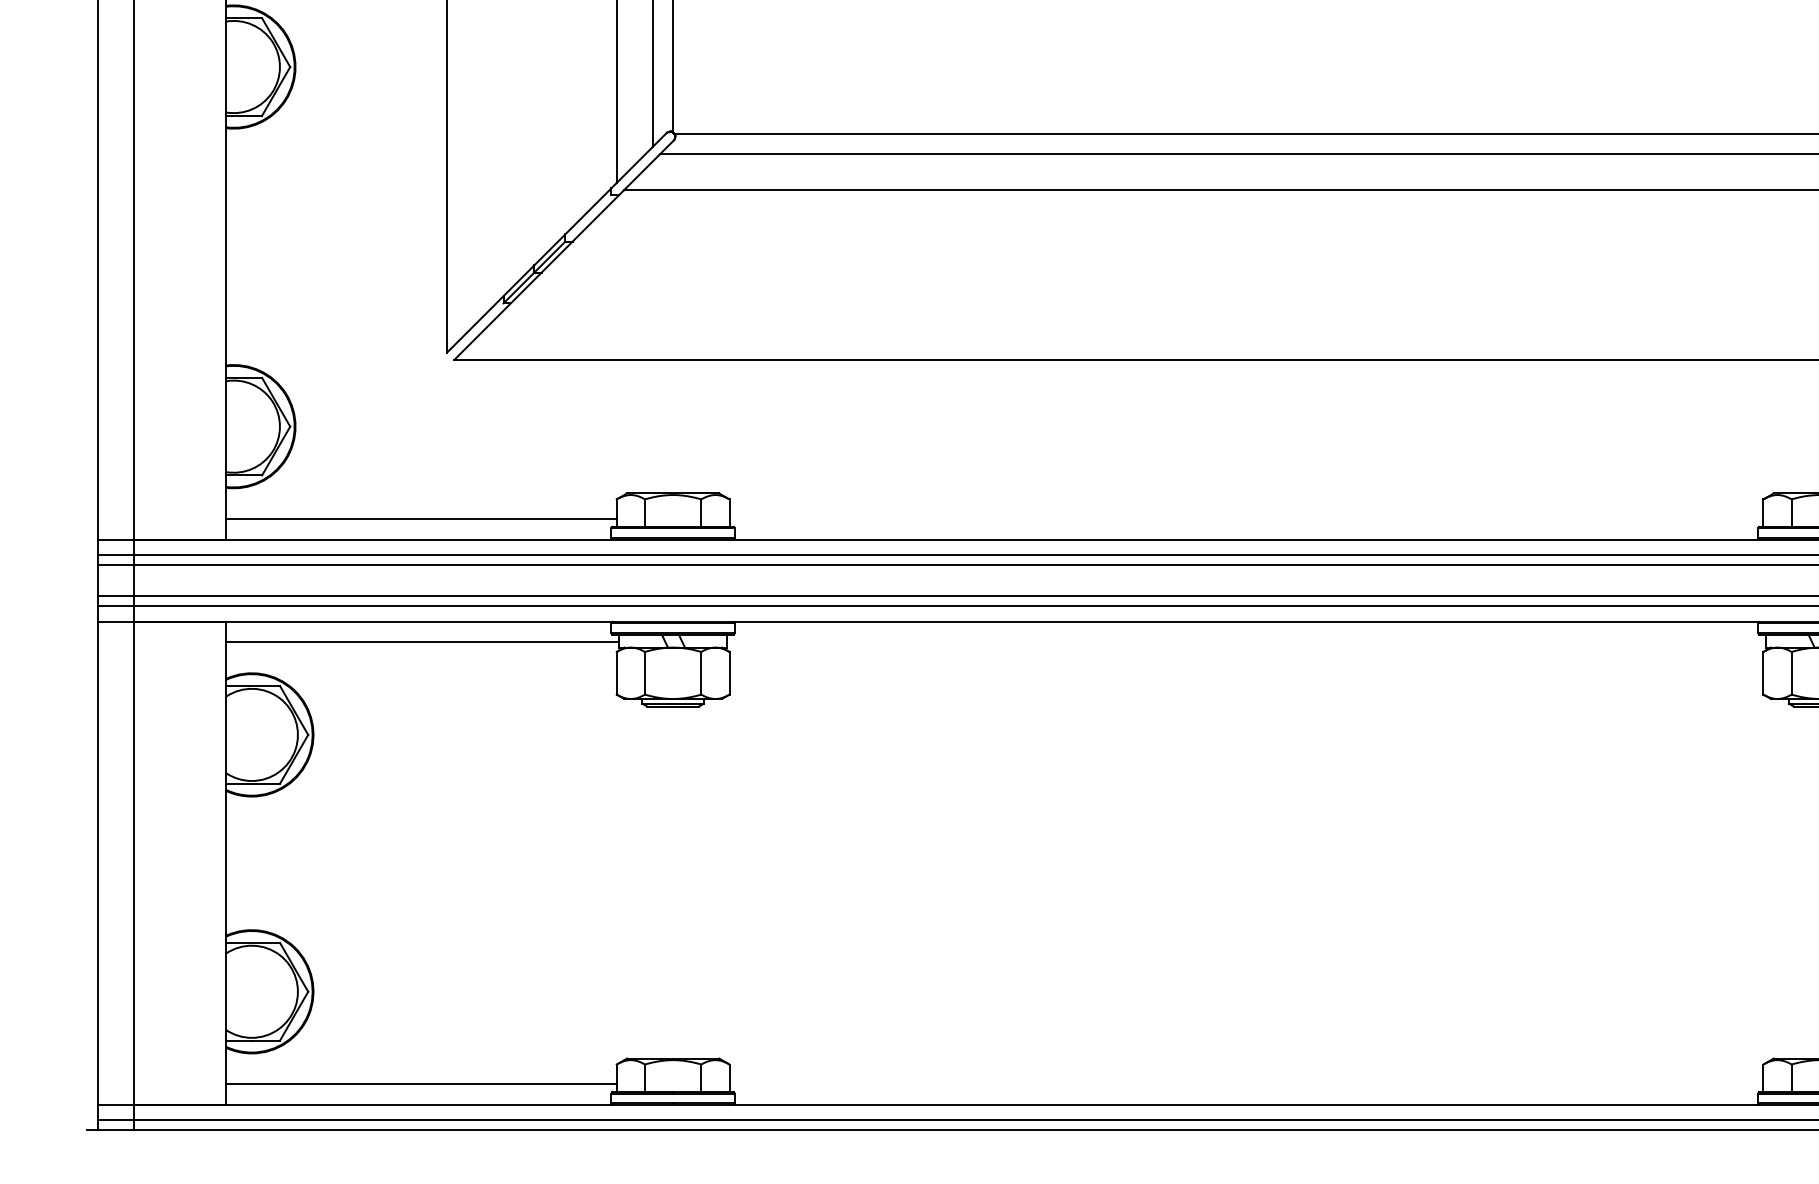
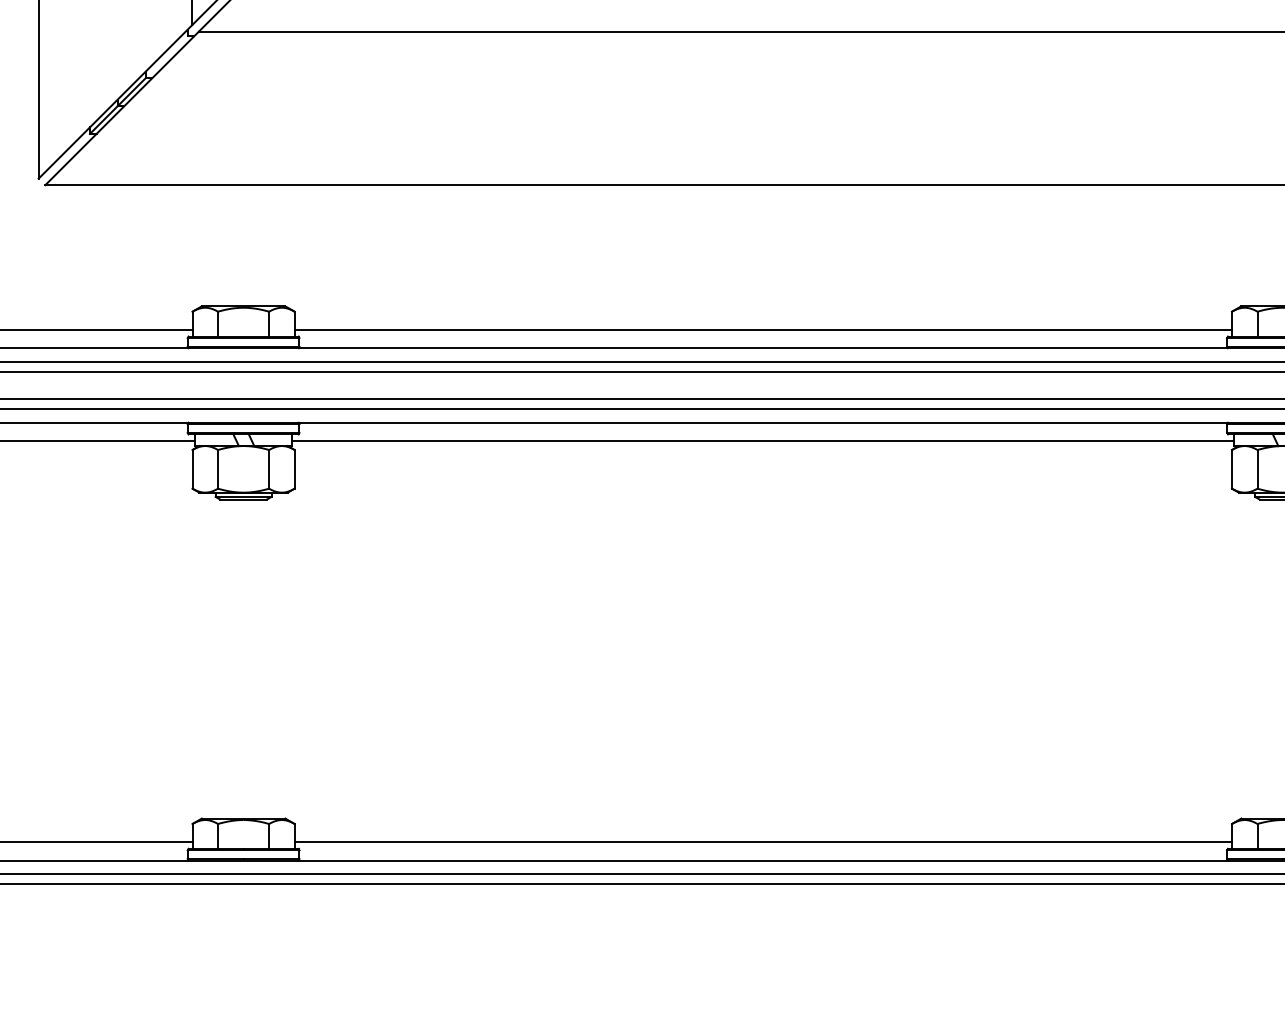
line: (1246, 519) -> (763, 329), added
line: (1246, 642) -> (763, 441), added
line: (1246, 1084) -> (763, 842), added

